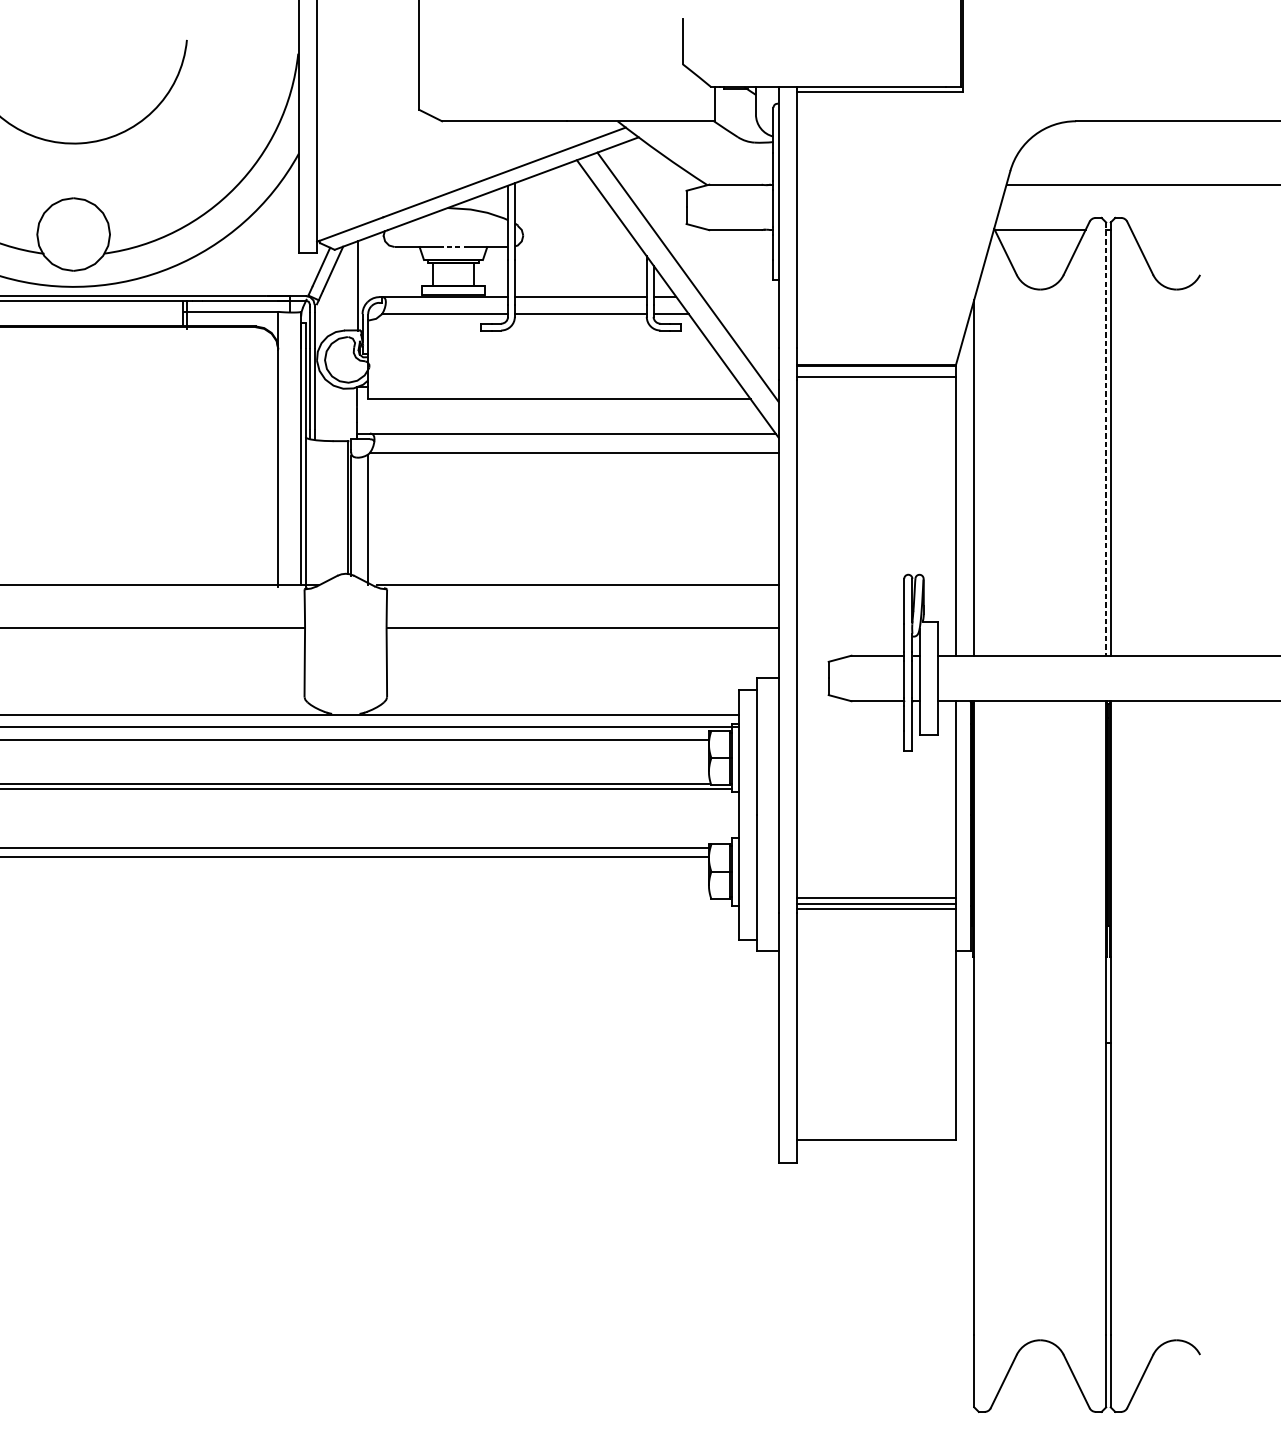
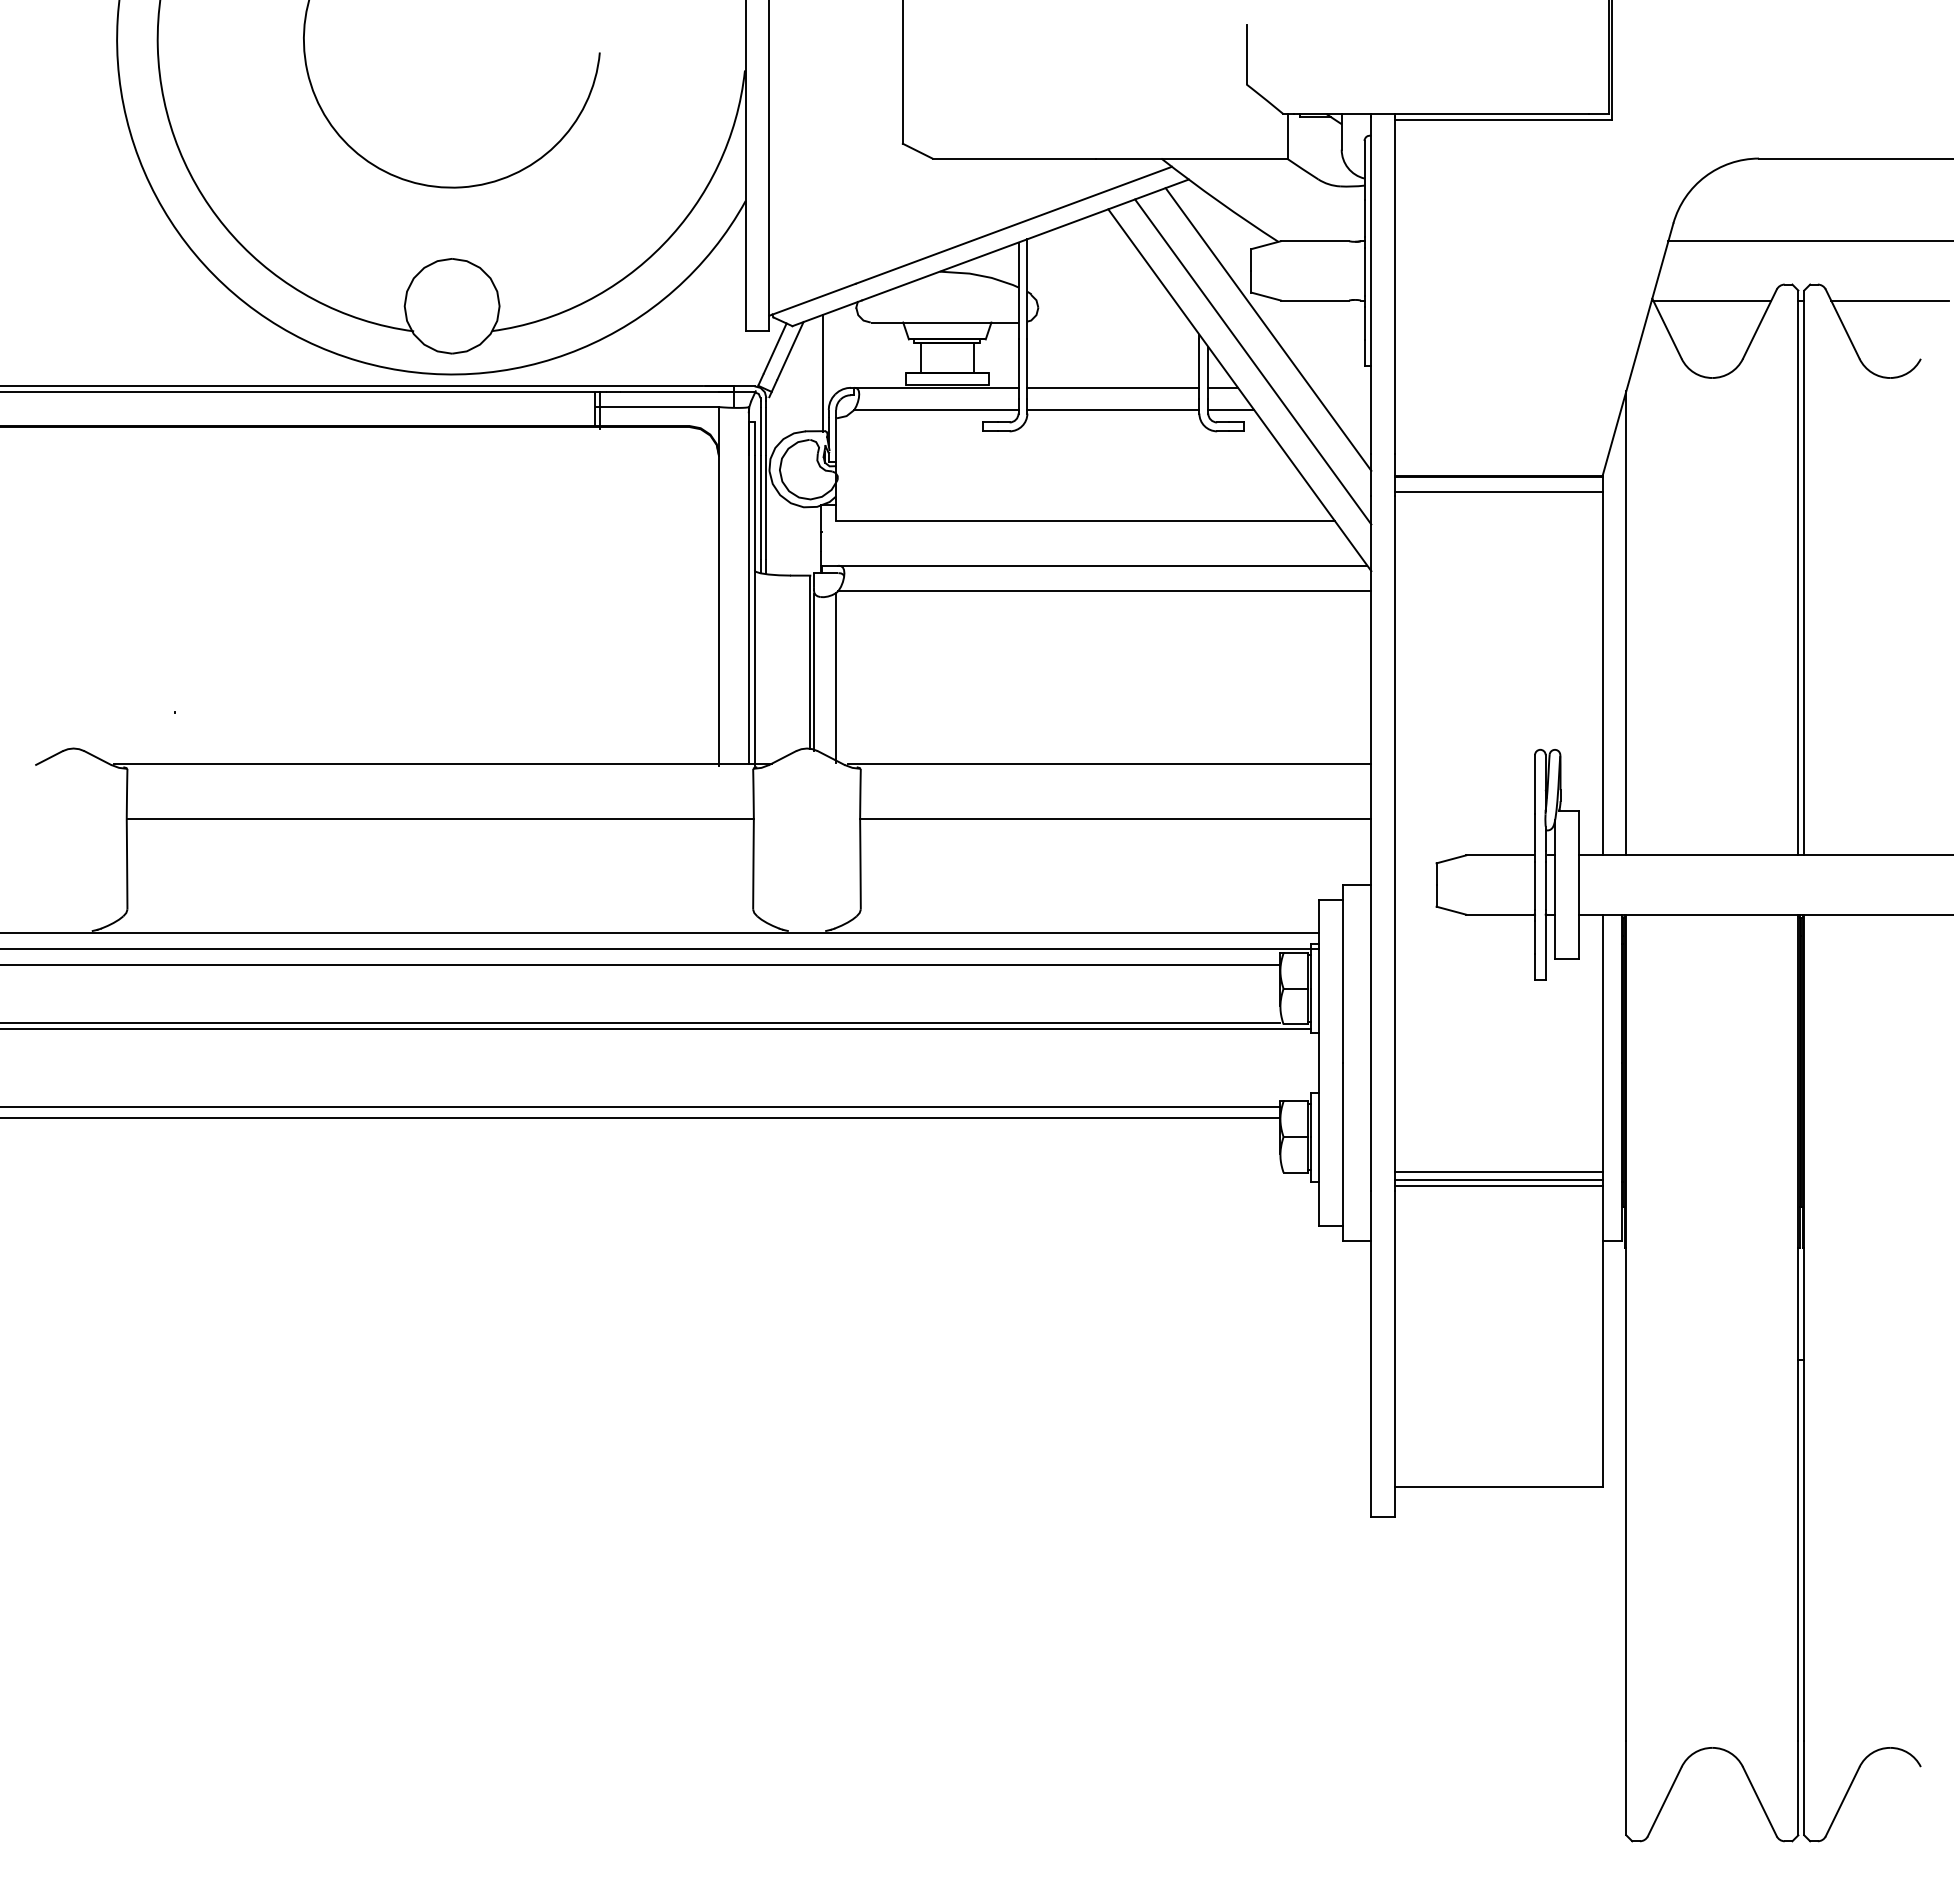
line: (1176, 230) -> (1890, 300), added
line: (453, 247) -> (947, 322), dashed -> solid
line: (699, 252) -> (1268, 329), added
line: (1106, 439) -> (1798, 573), dashed -> solid

